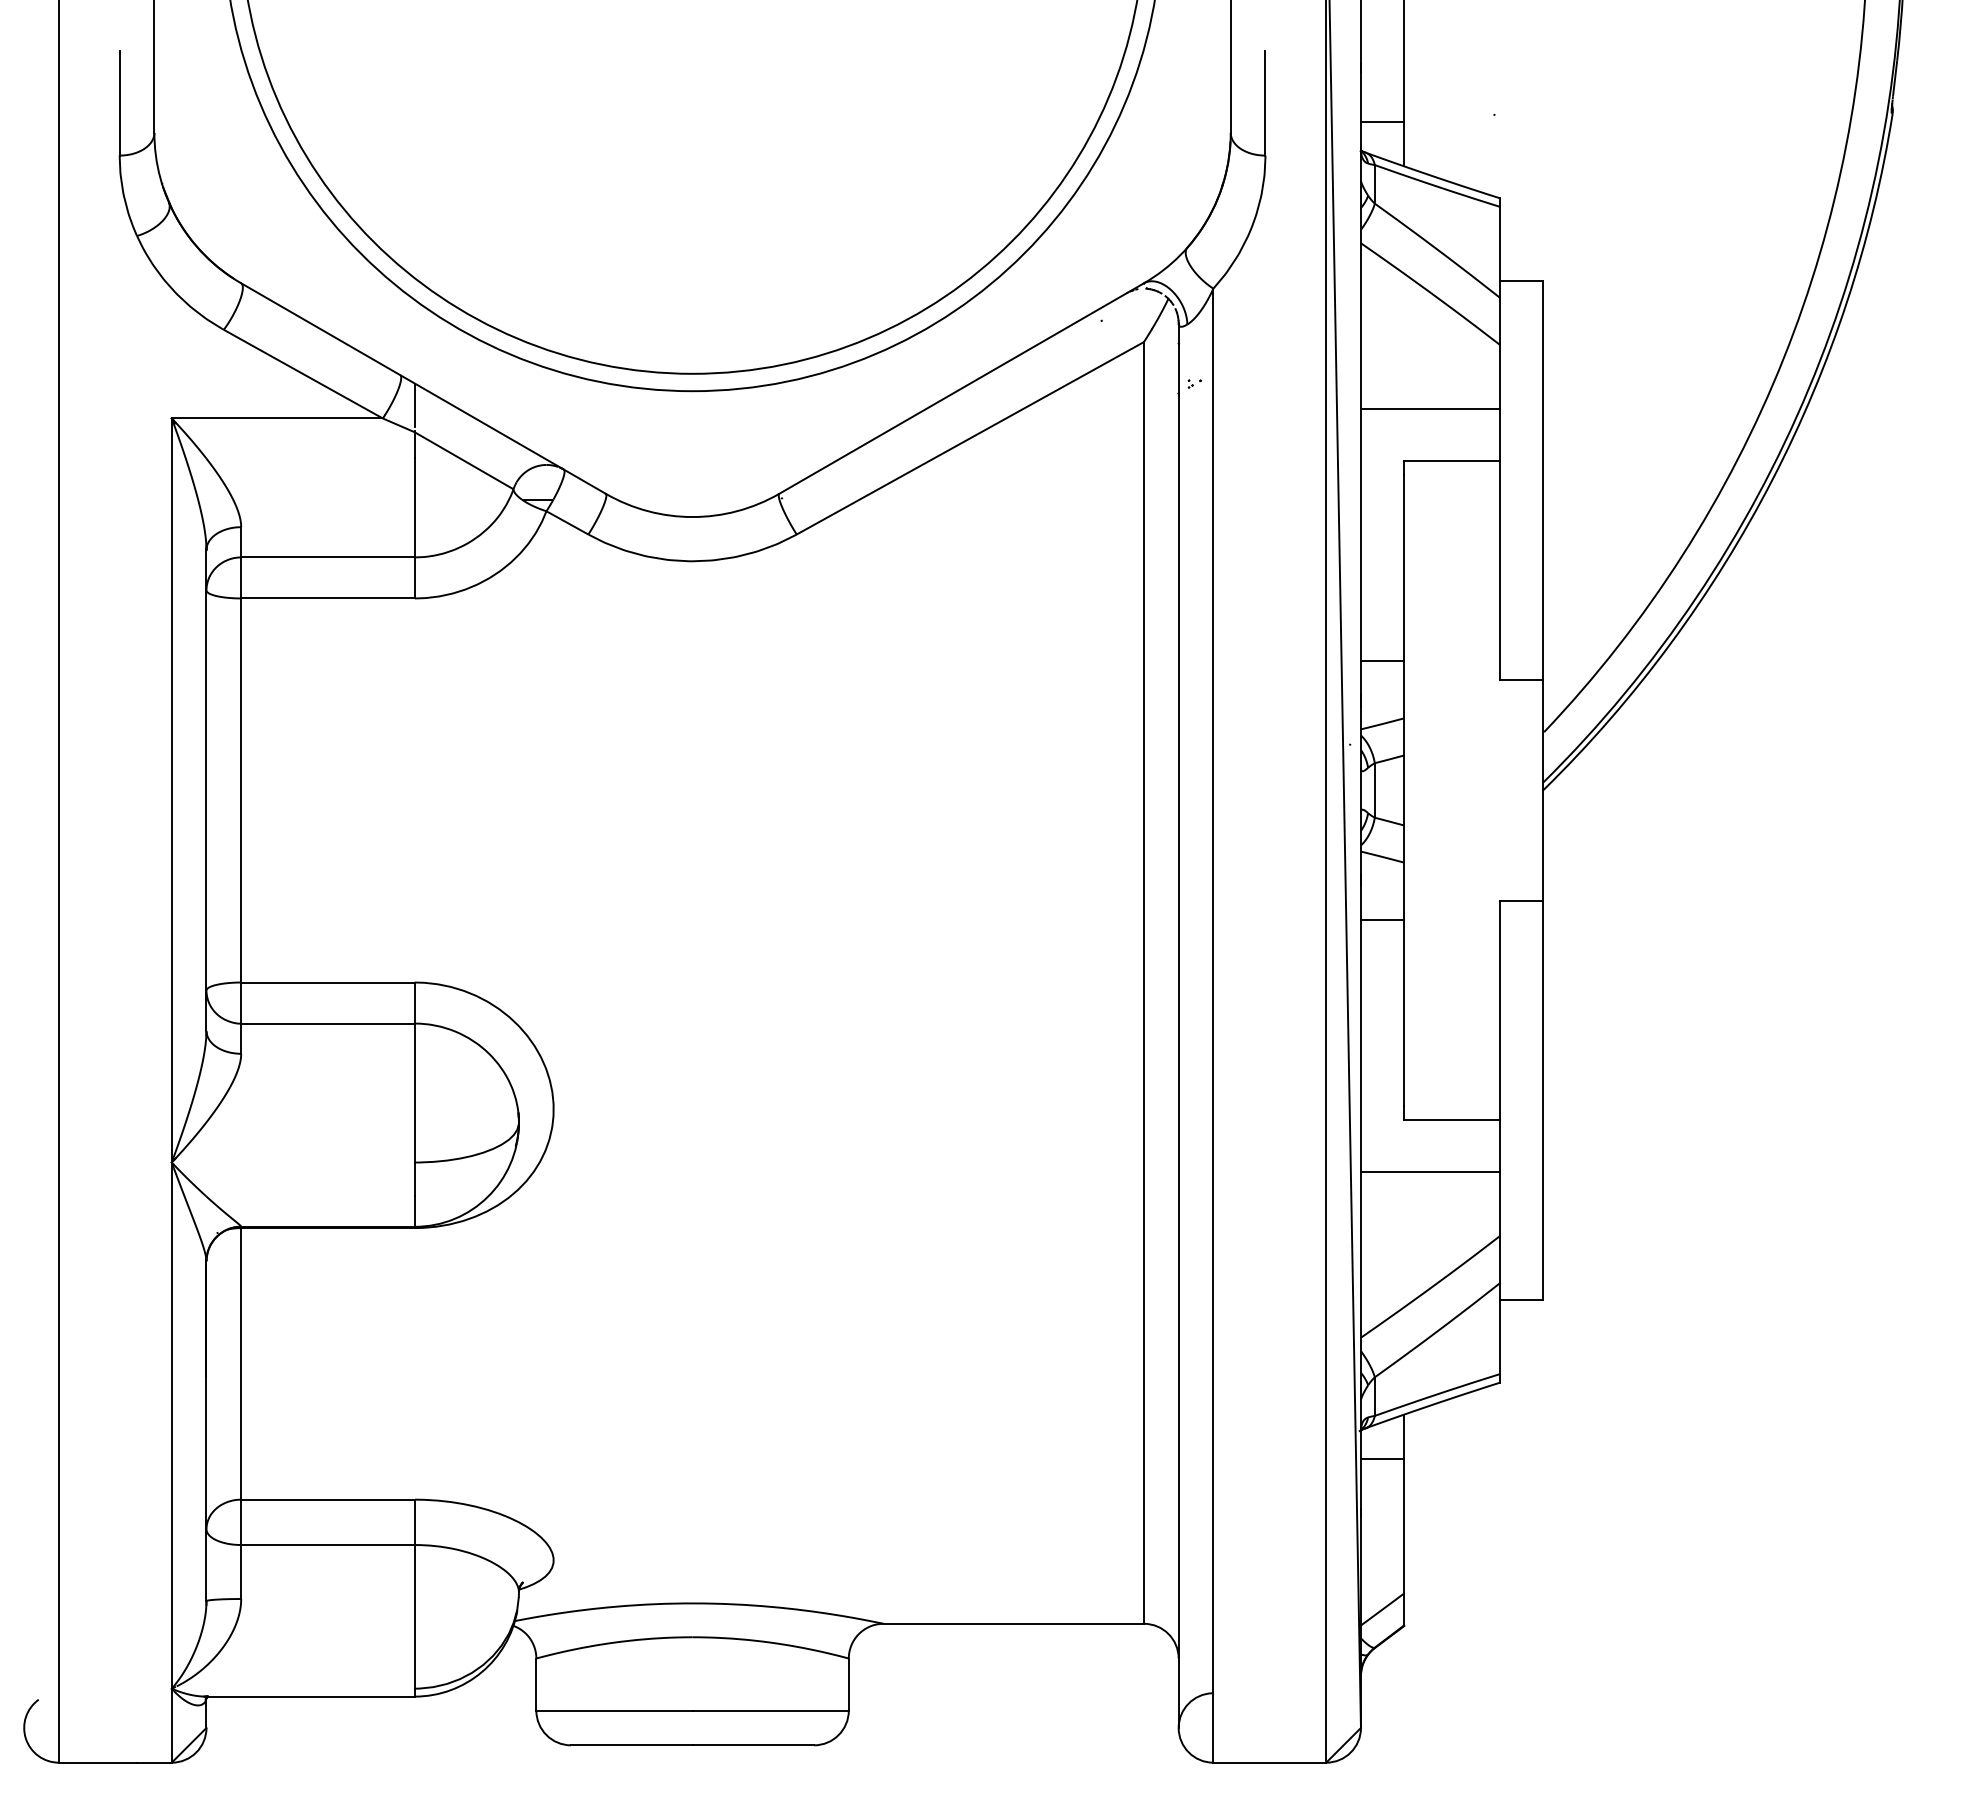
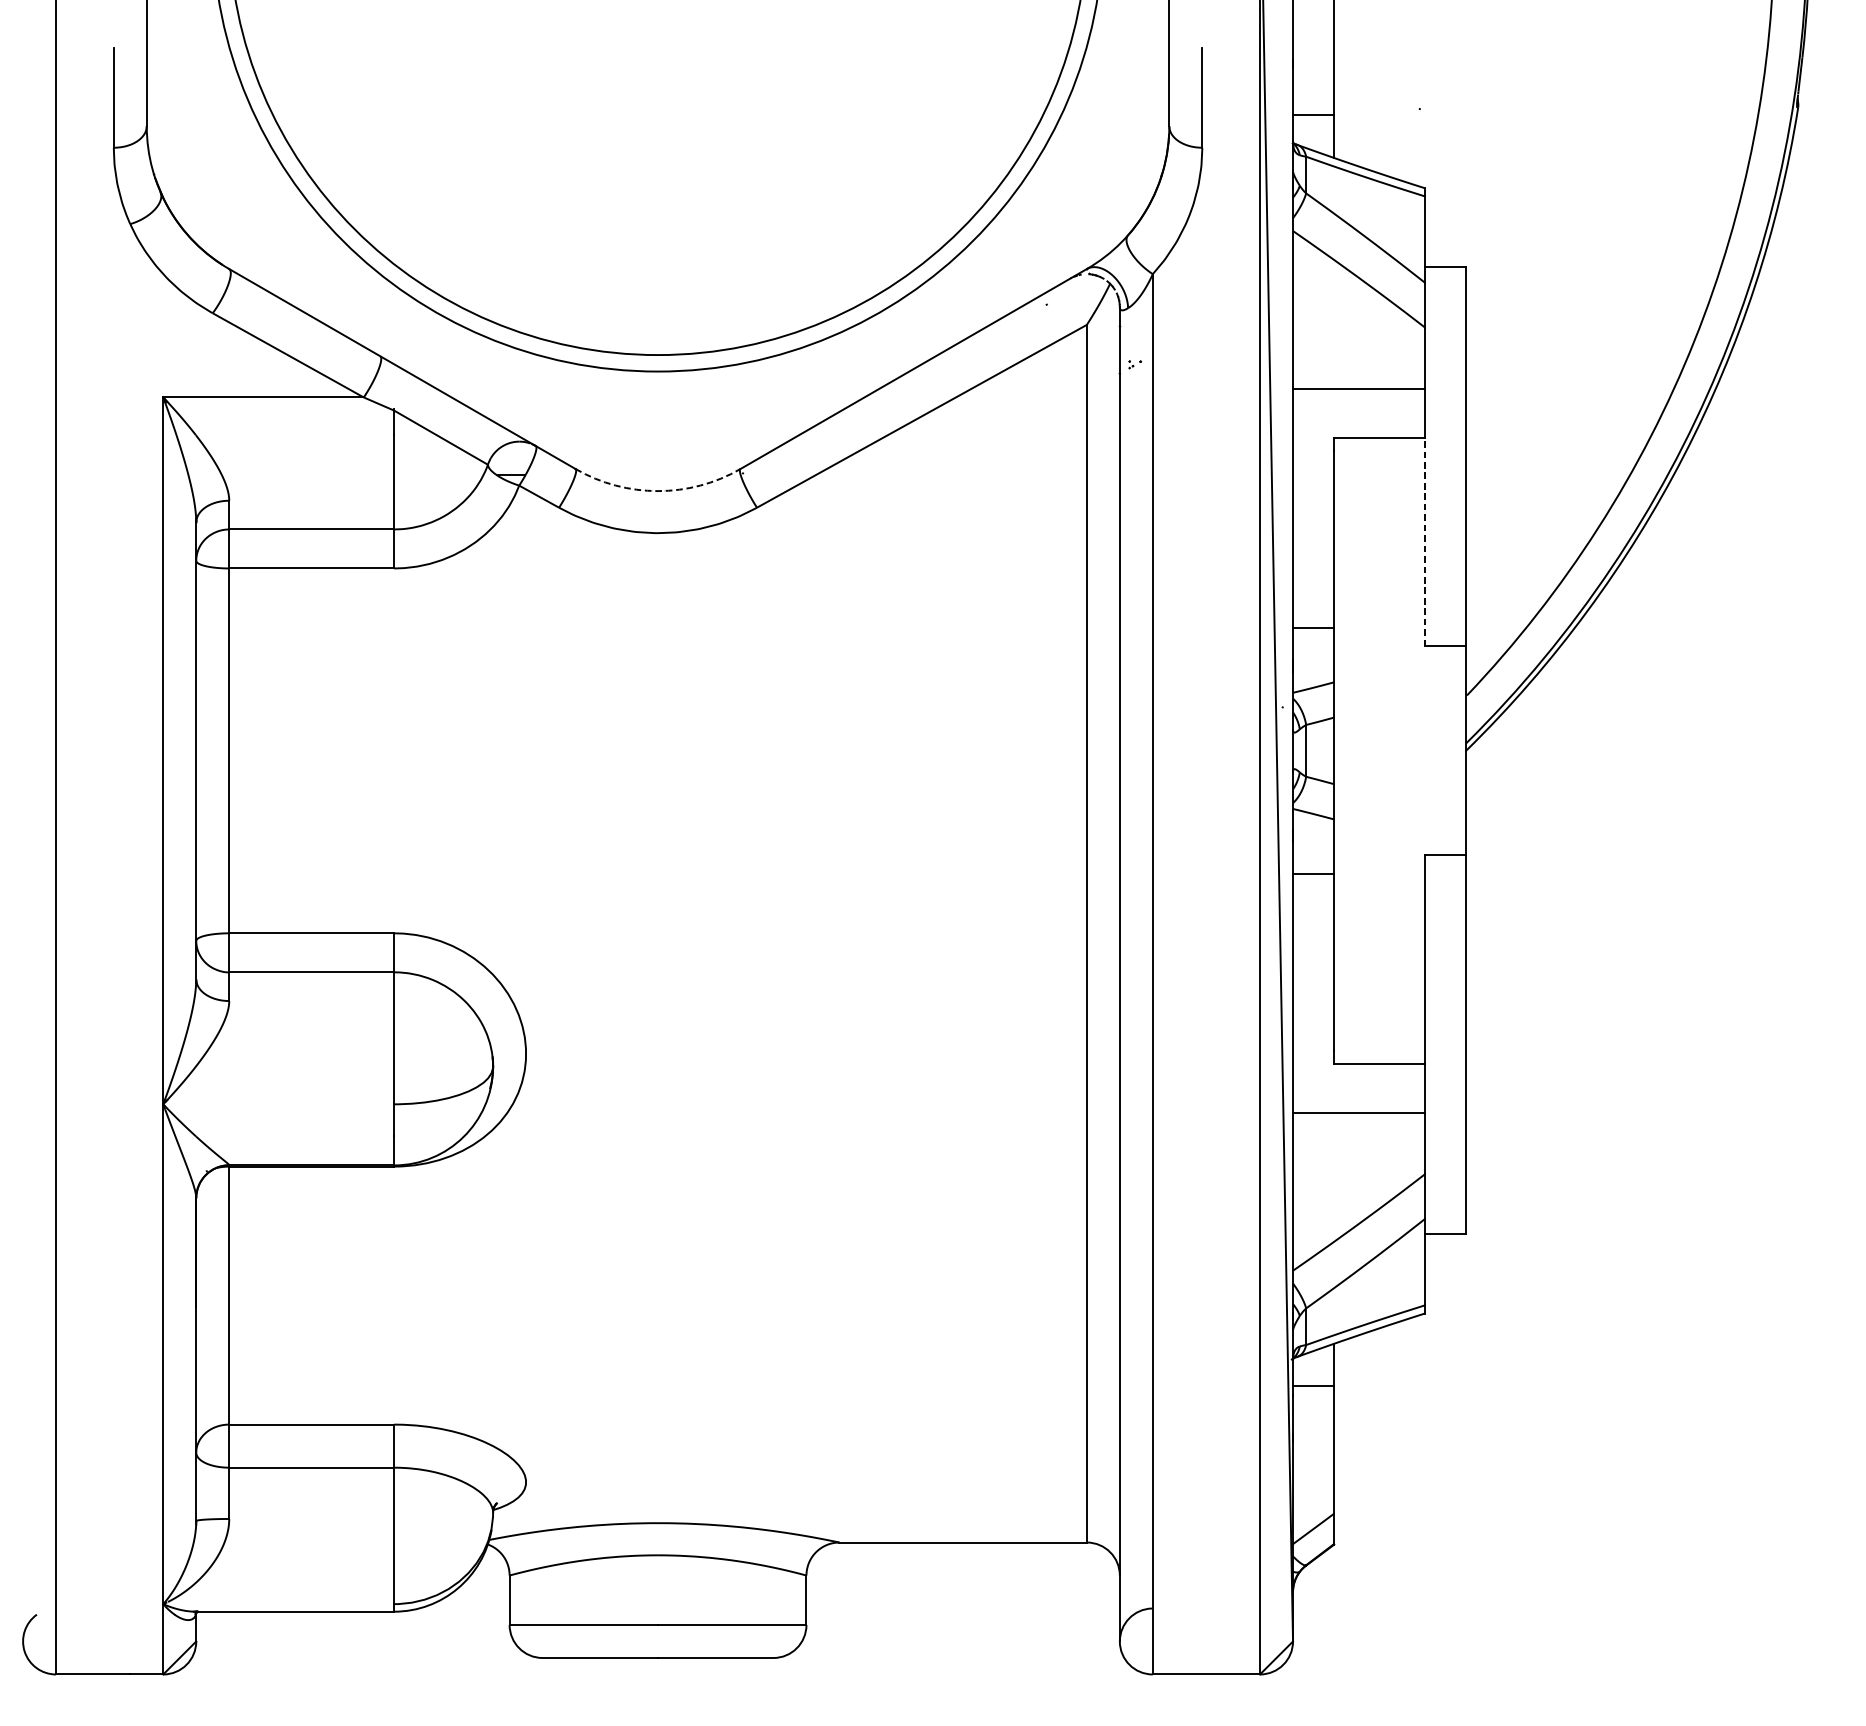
line: (414, 404) -> (393, 384), removed
arc: (692, 517) -> (657, 491), solid -> dashed
line: (1499, 570) -> (1424, 541), solid -> dashed

